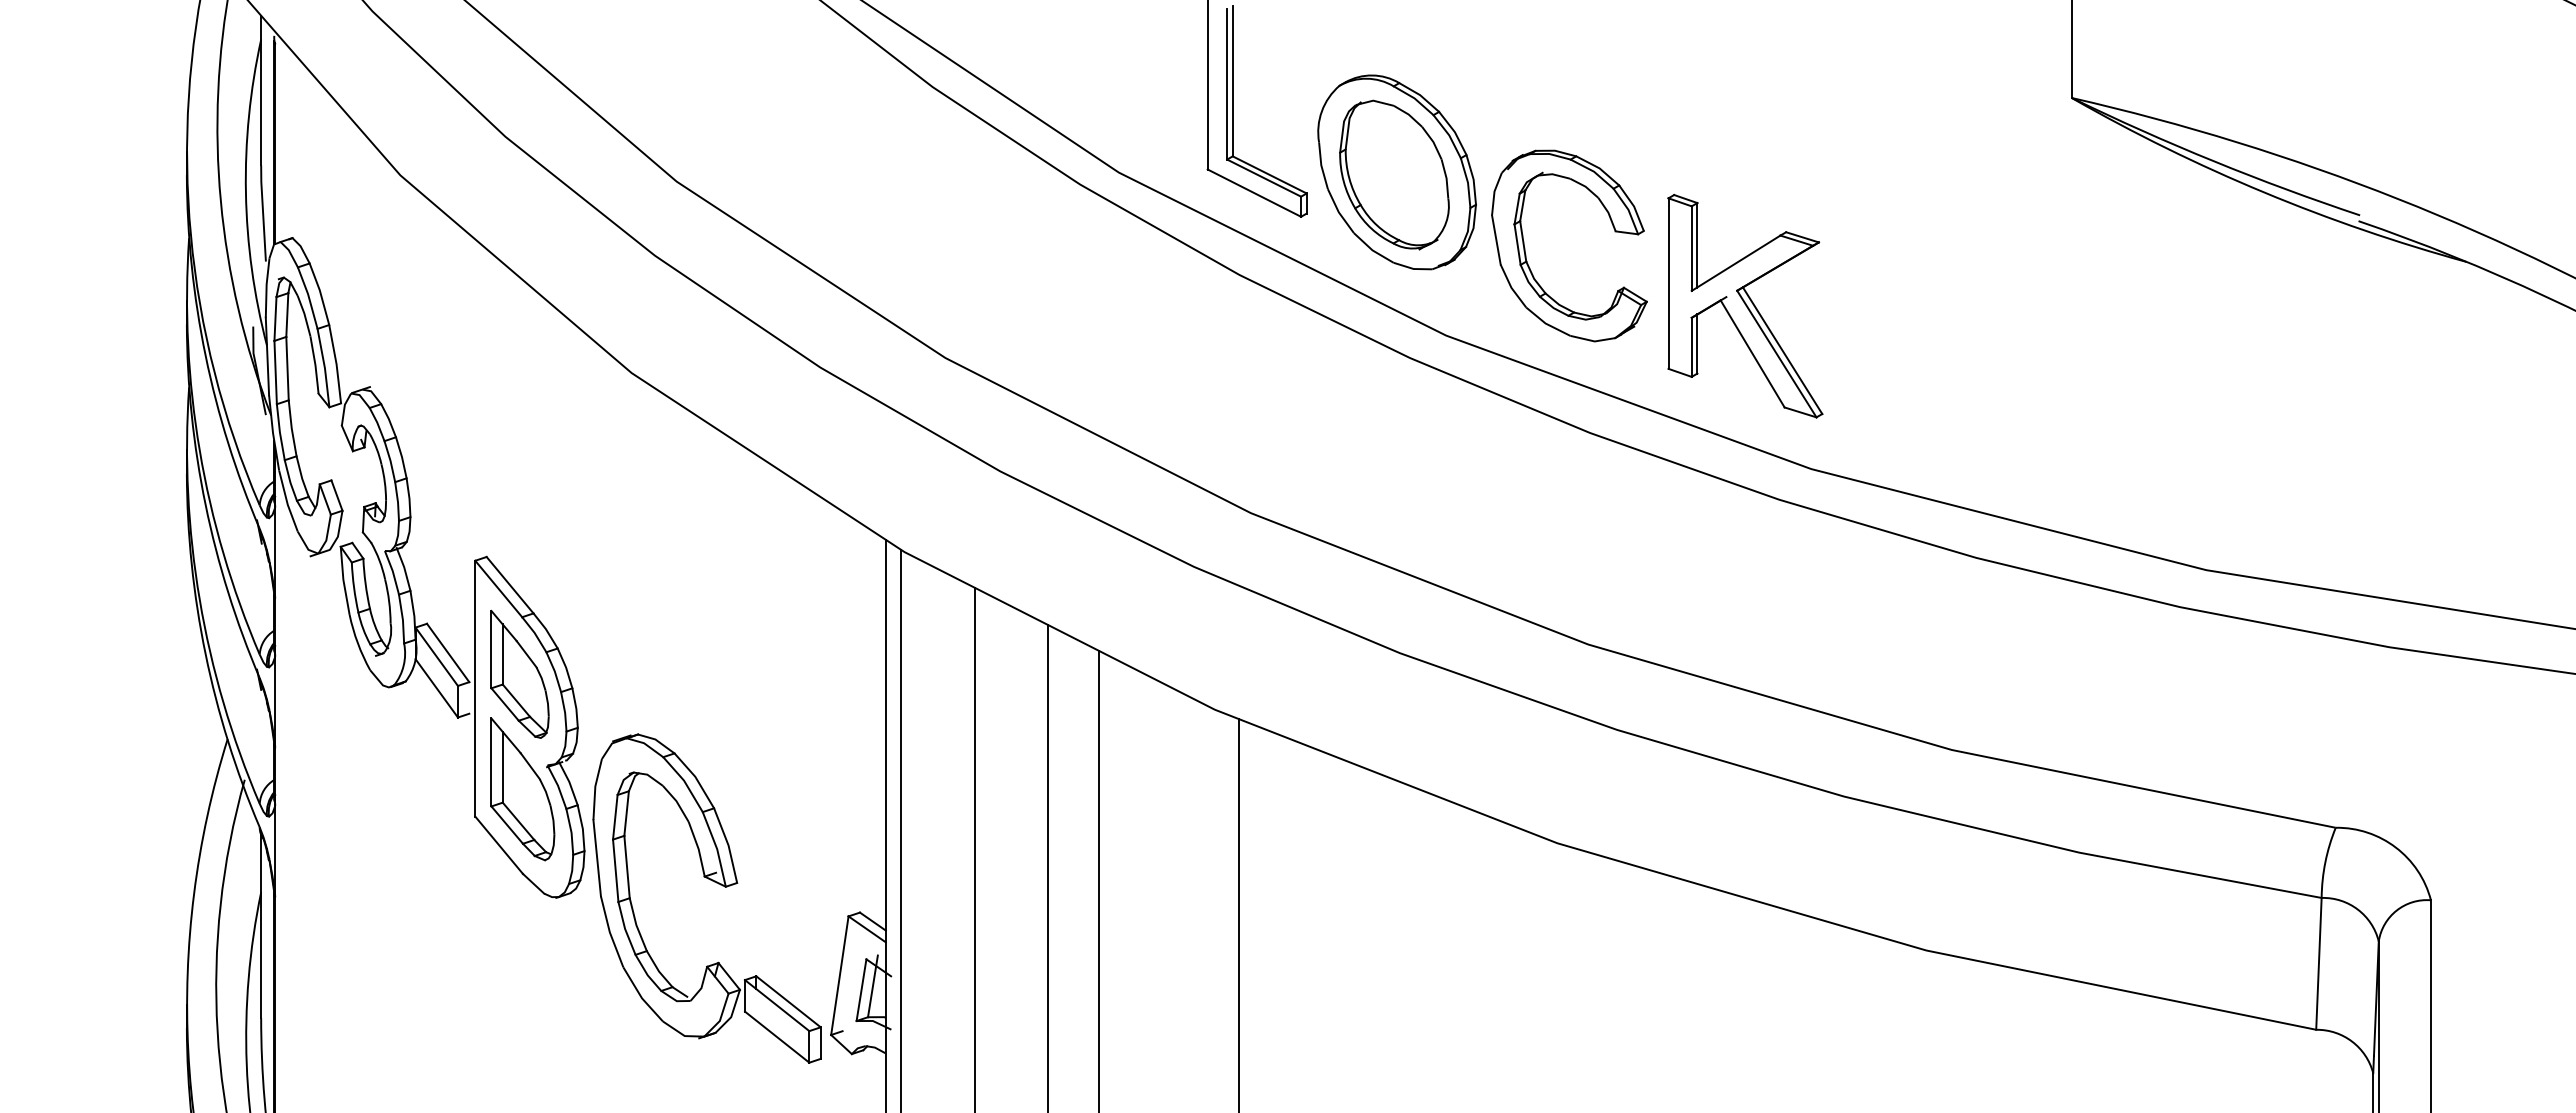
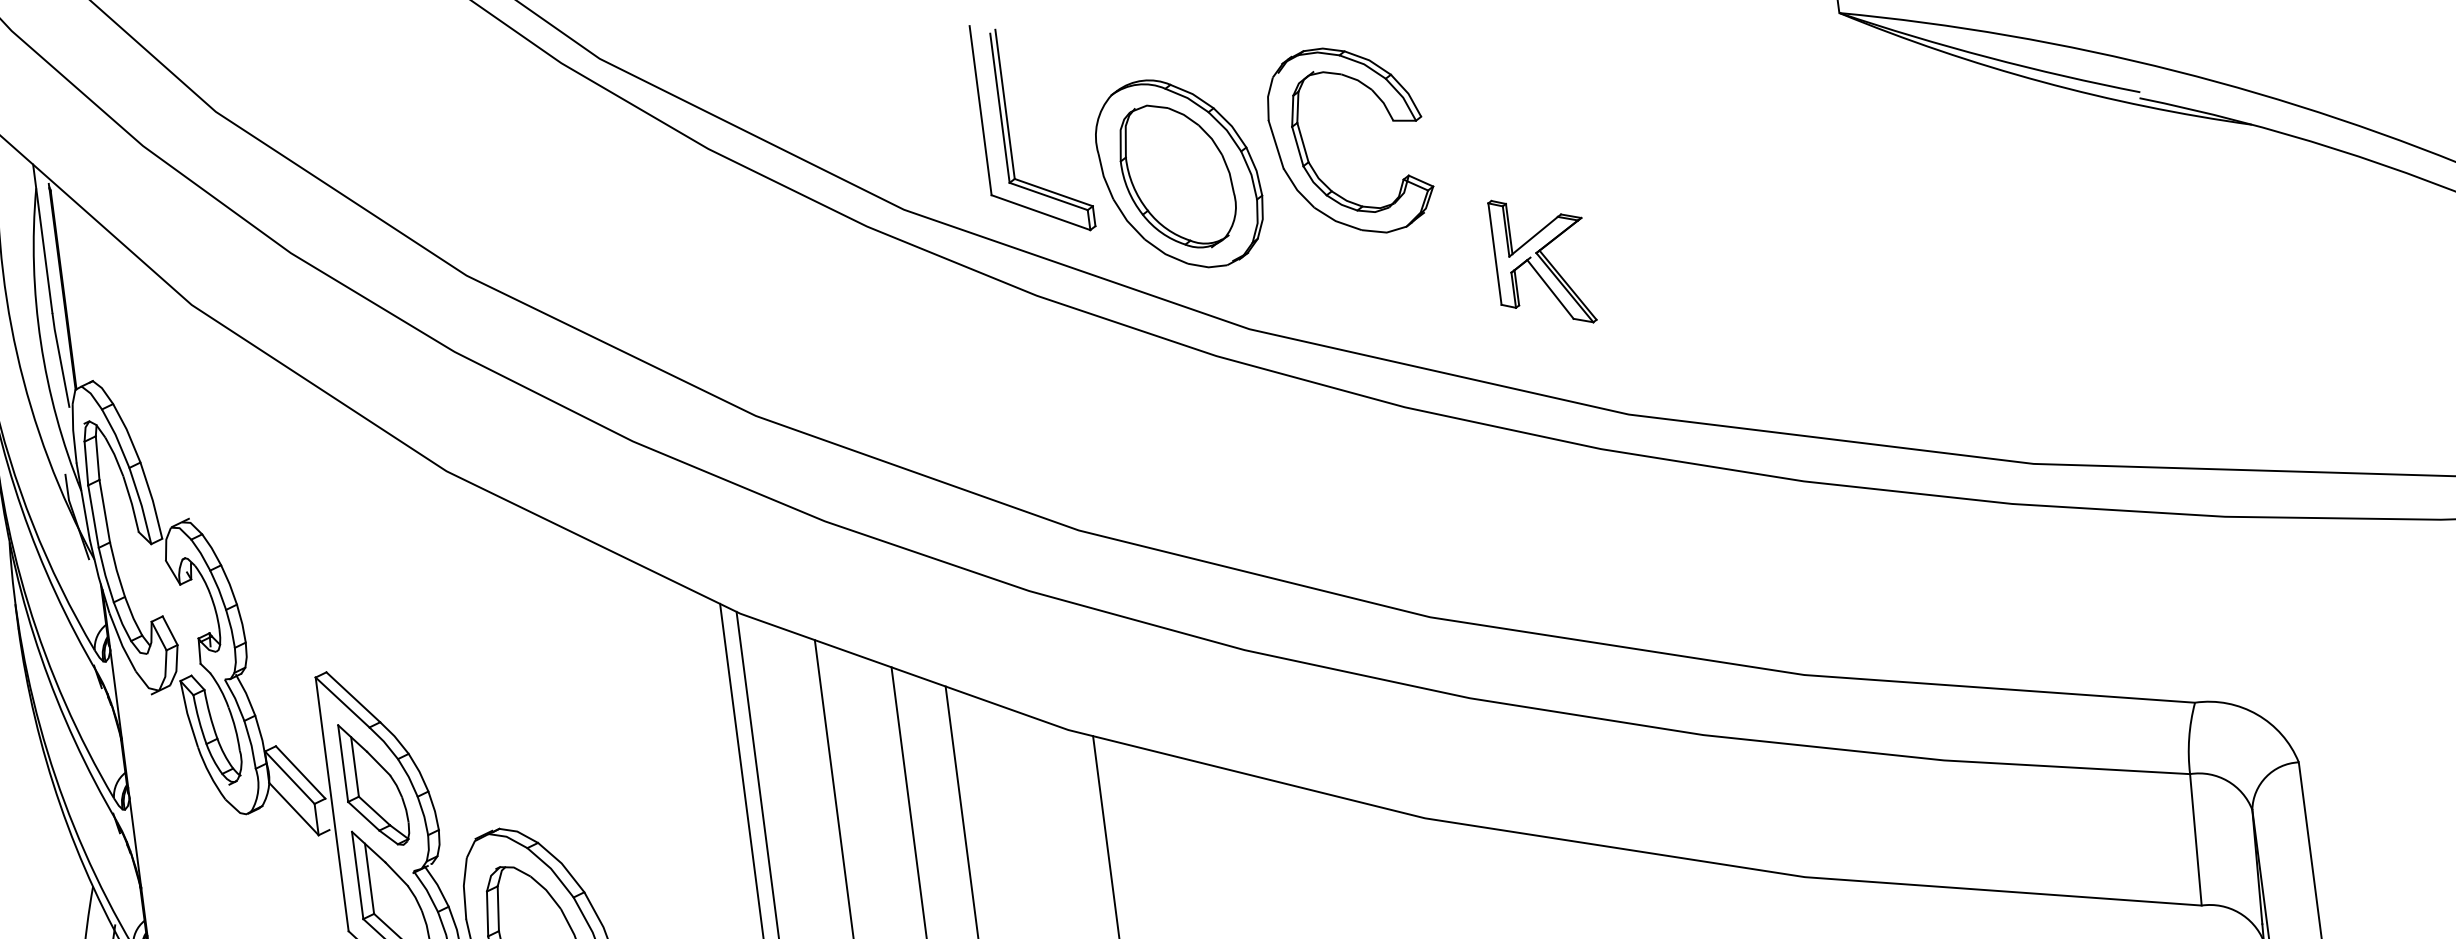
part: (1526, 254) -> (1307, 155), moved
part: (1745, 306) -> (1542, 261), size x0.6

